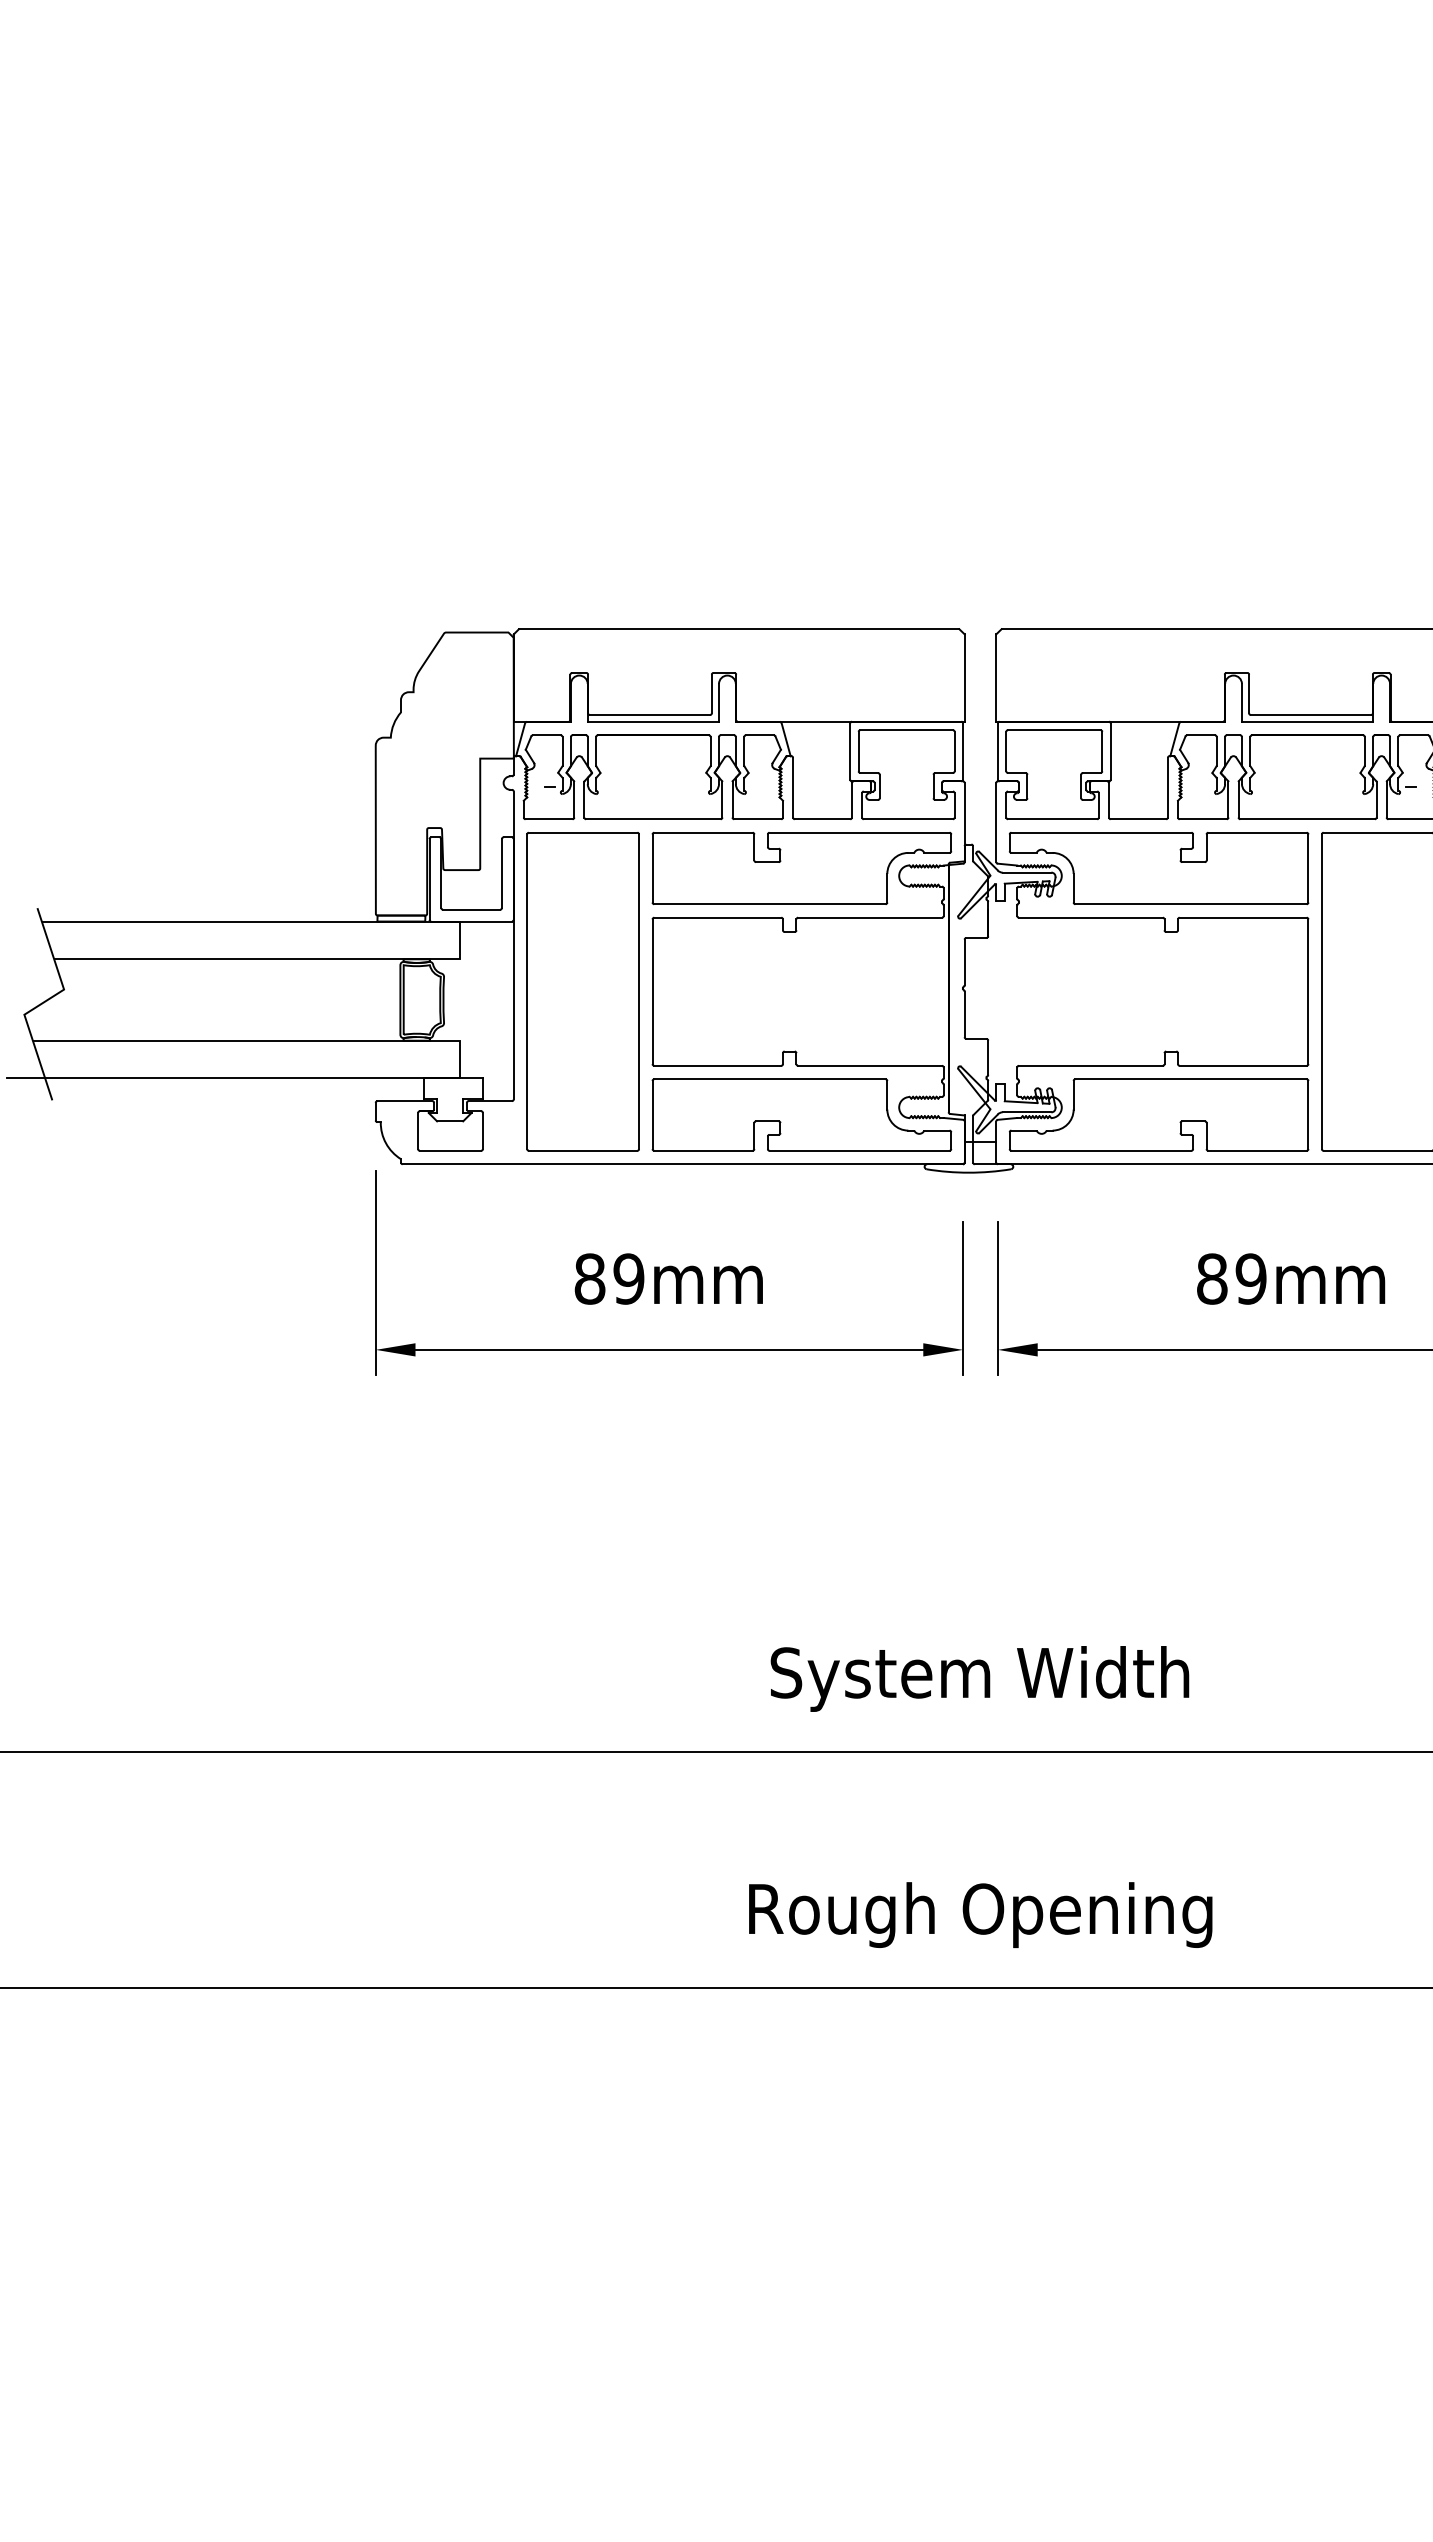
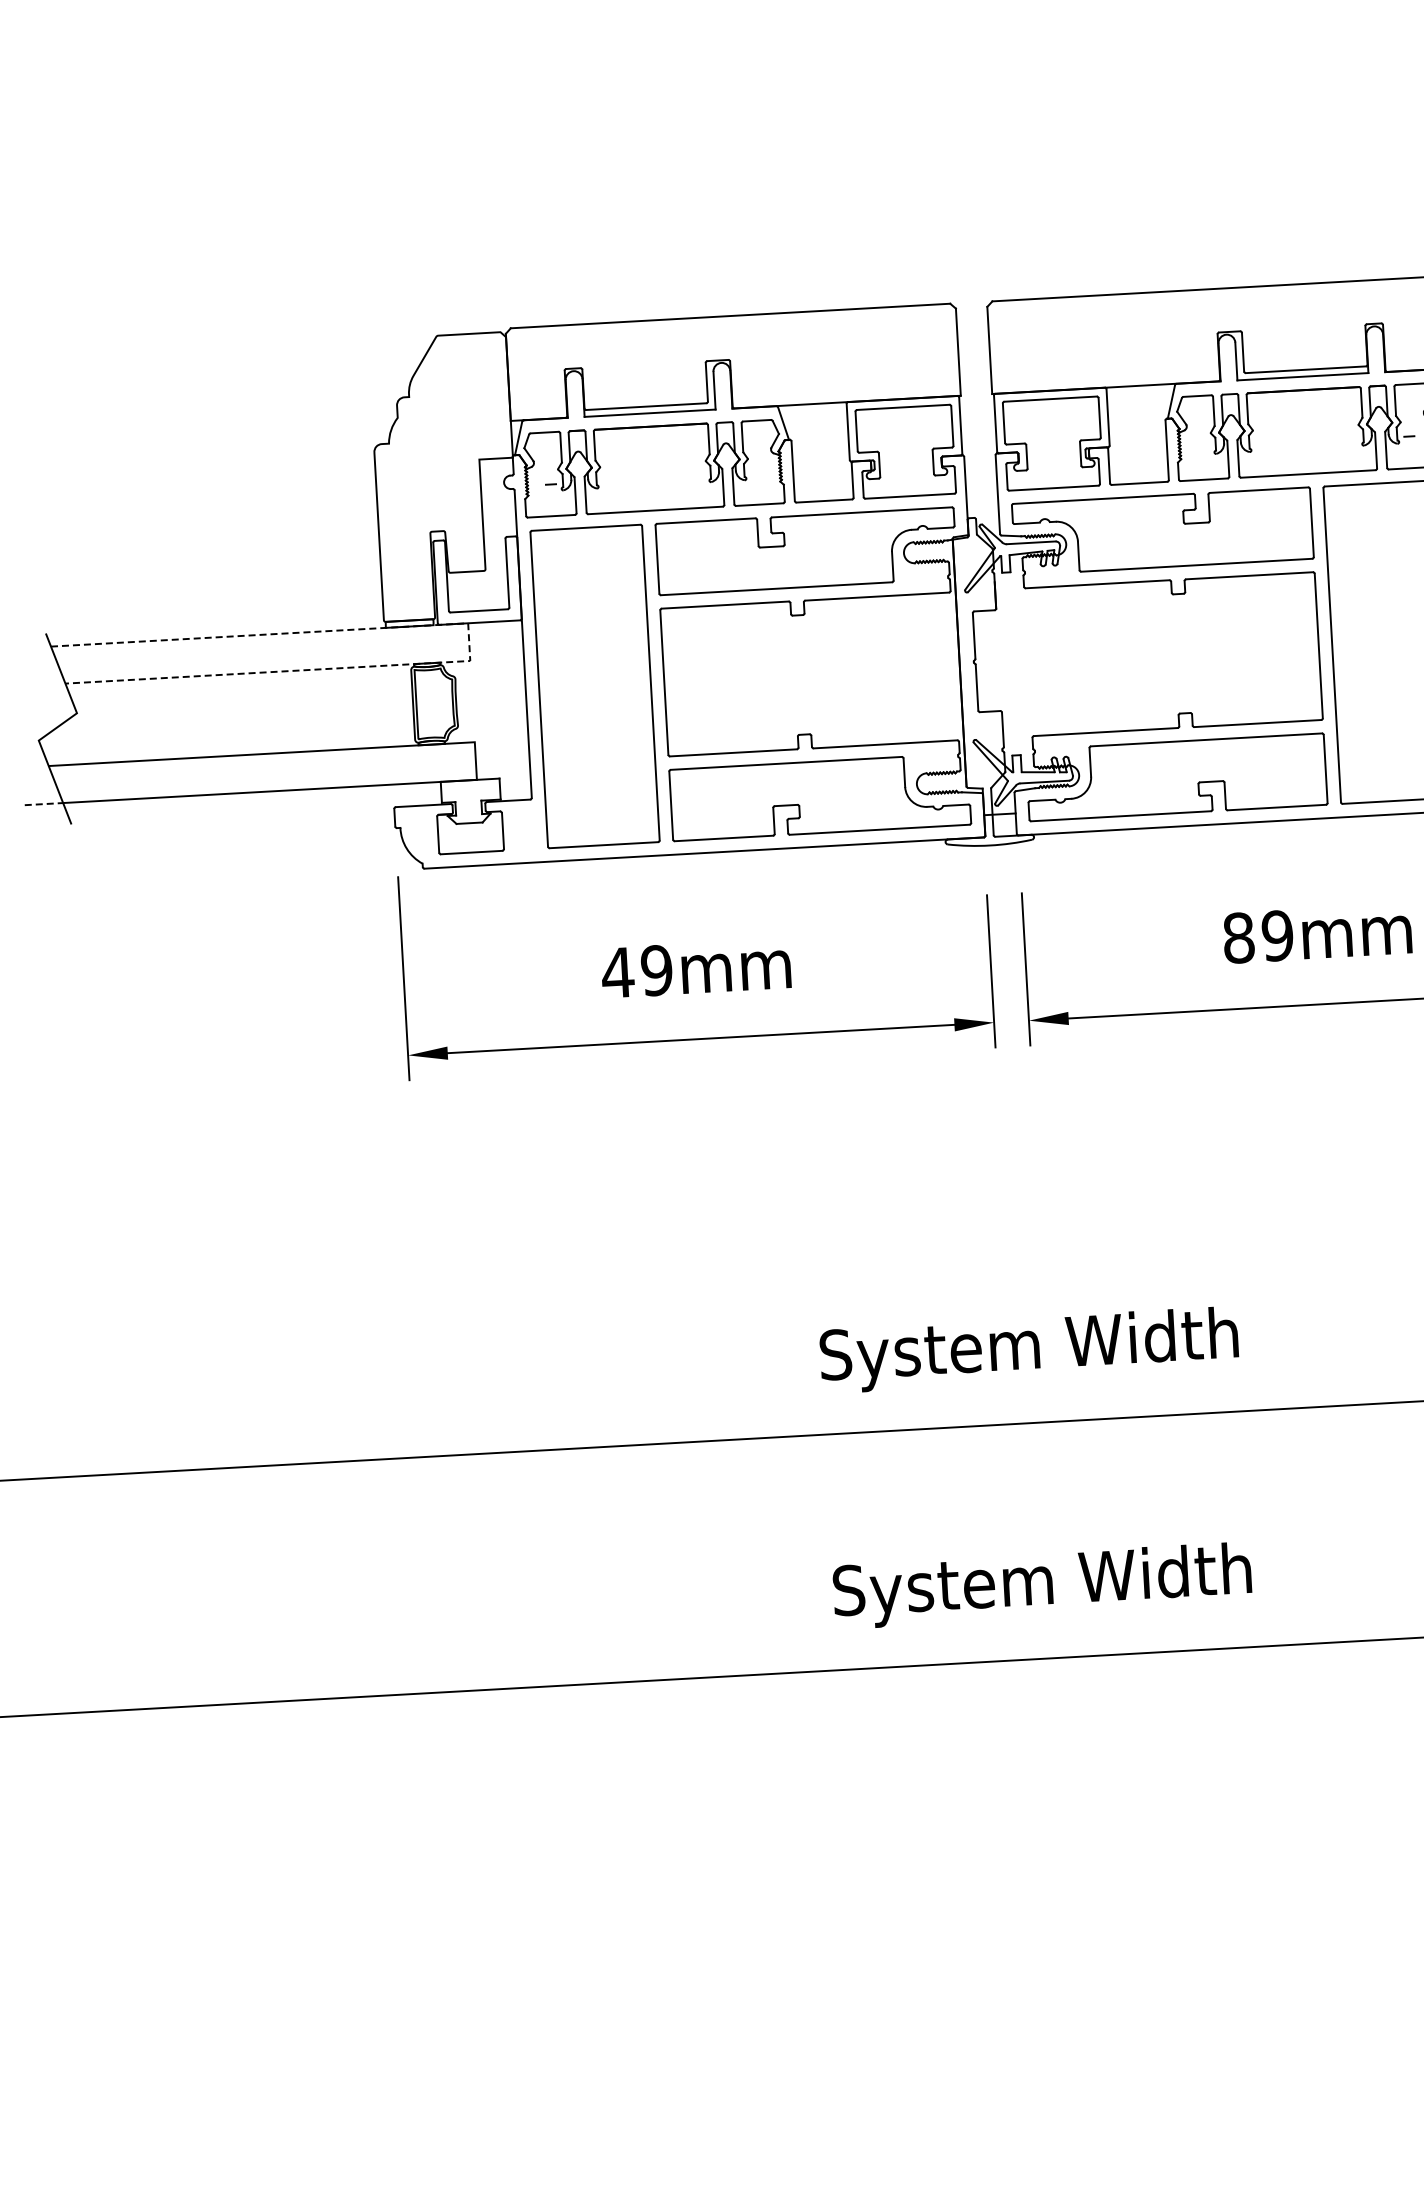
line: (459, 934) -> (468, 636), solid -> dashed
line: (26, 1078) -> (44, 804), solid -> dashed
text: (589, 1278) -> (617, 972), 89mm -> 49mm
text: (980, 1915) -> (1043, 1586), Rough Opening -> System Width

